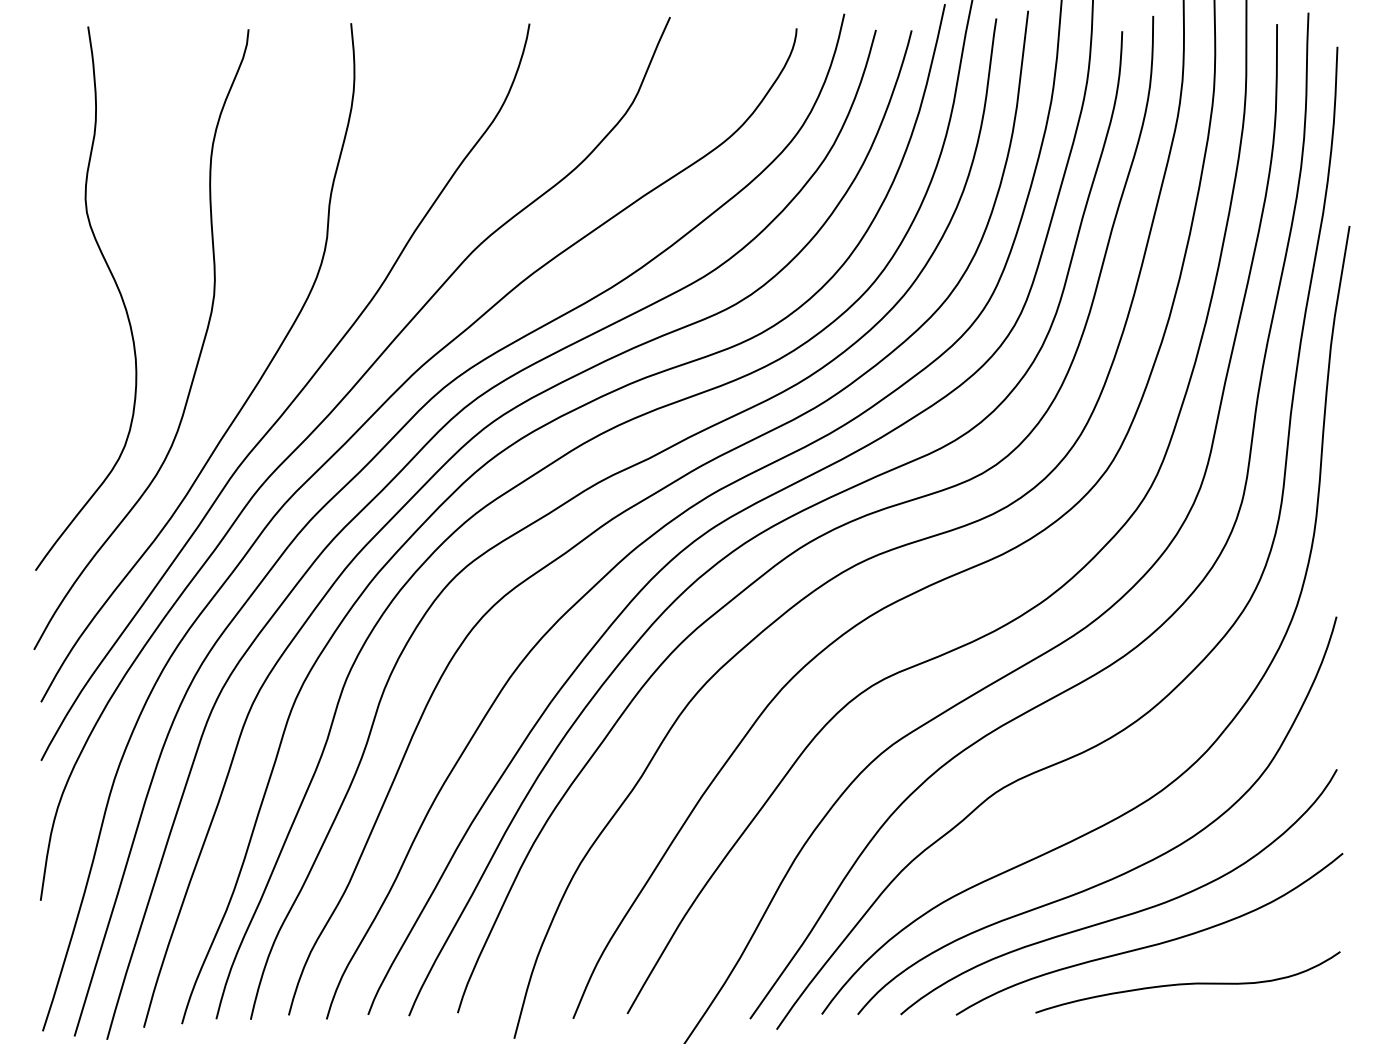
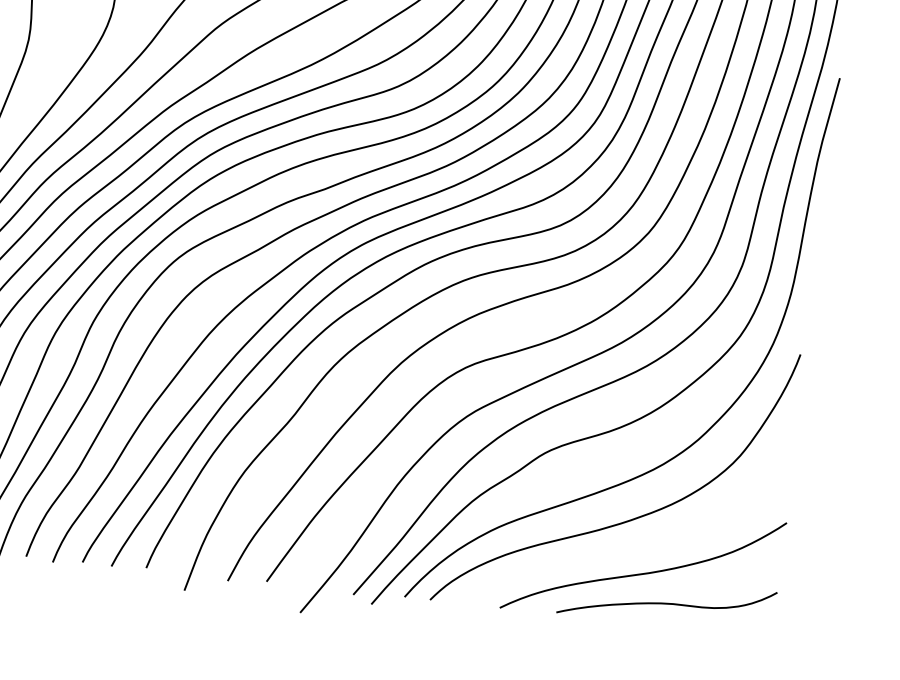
curve: (1125, 914) -> (627, 549), removed

